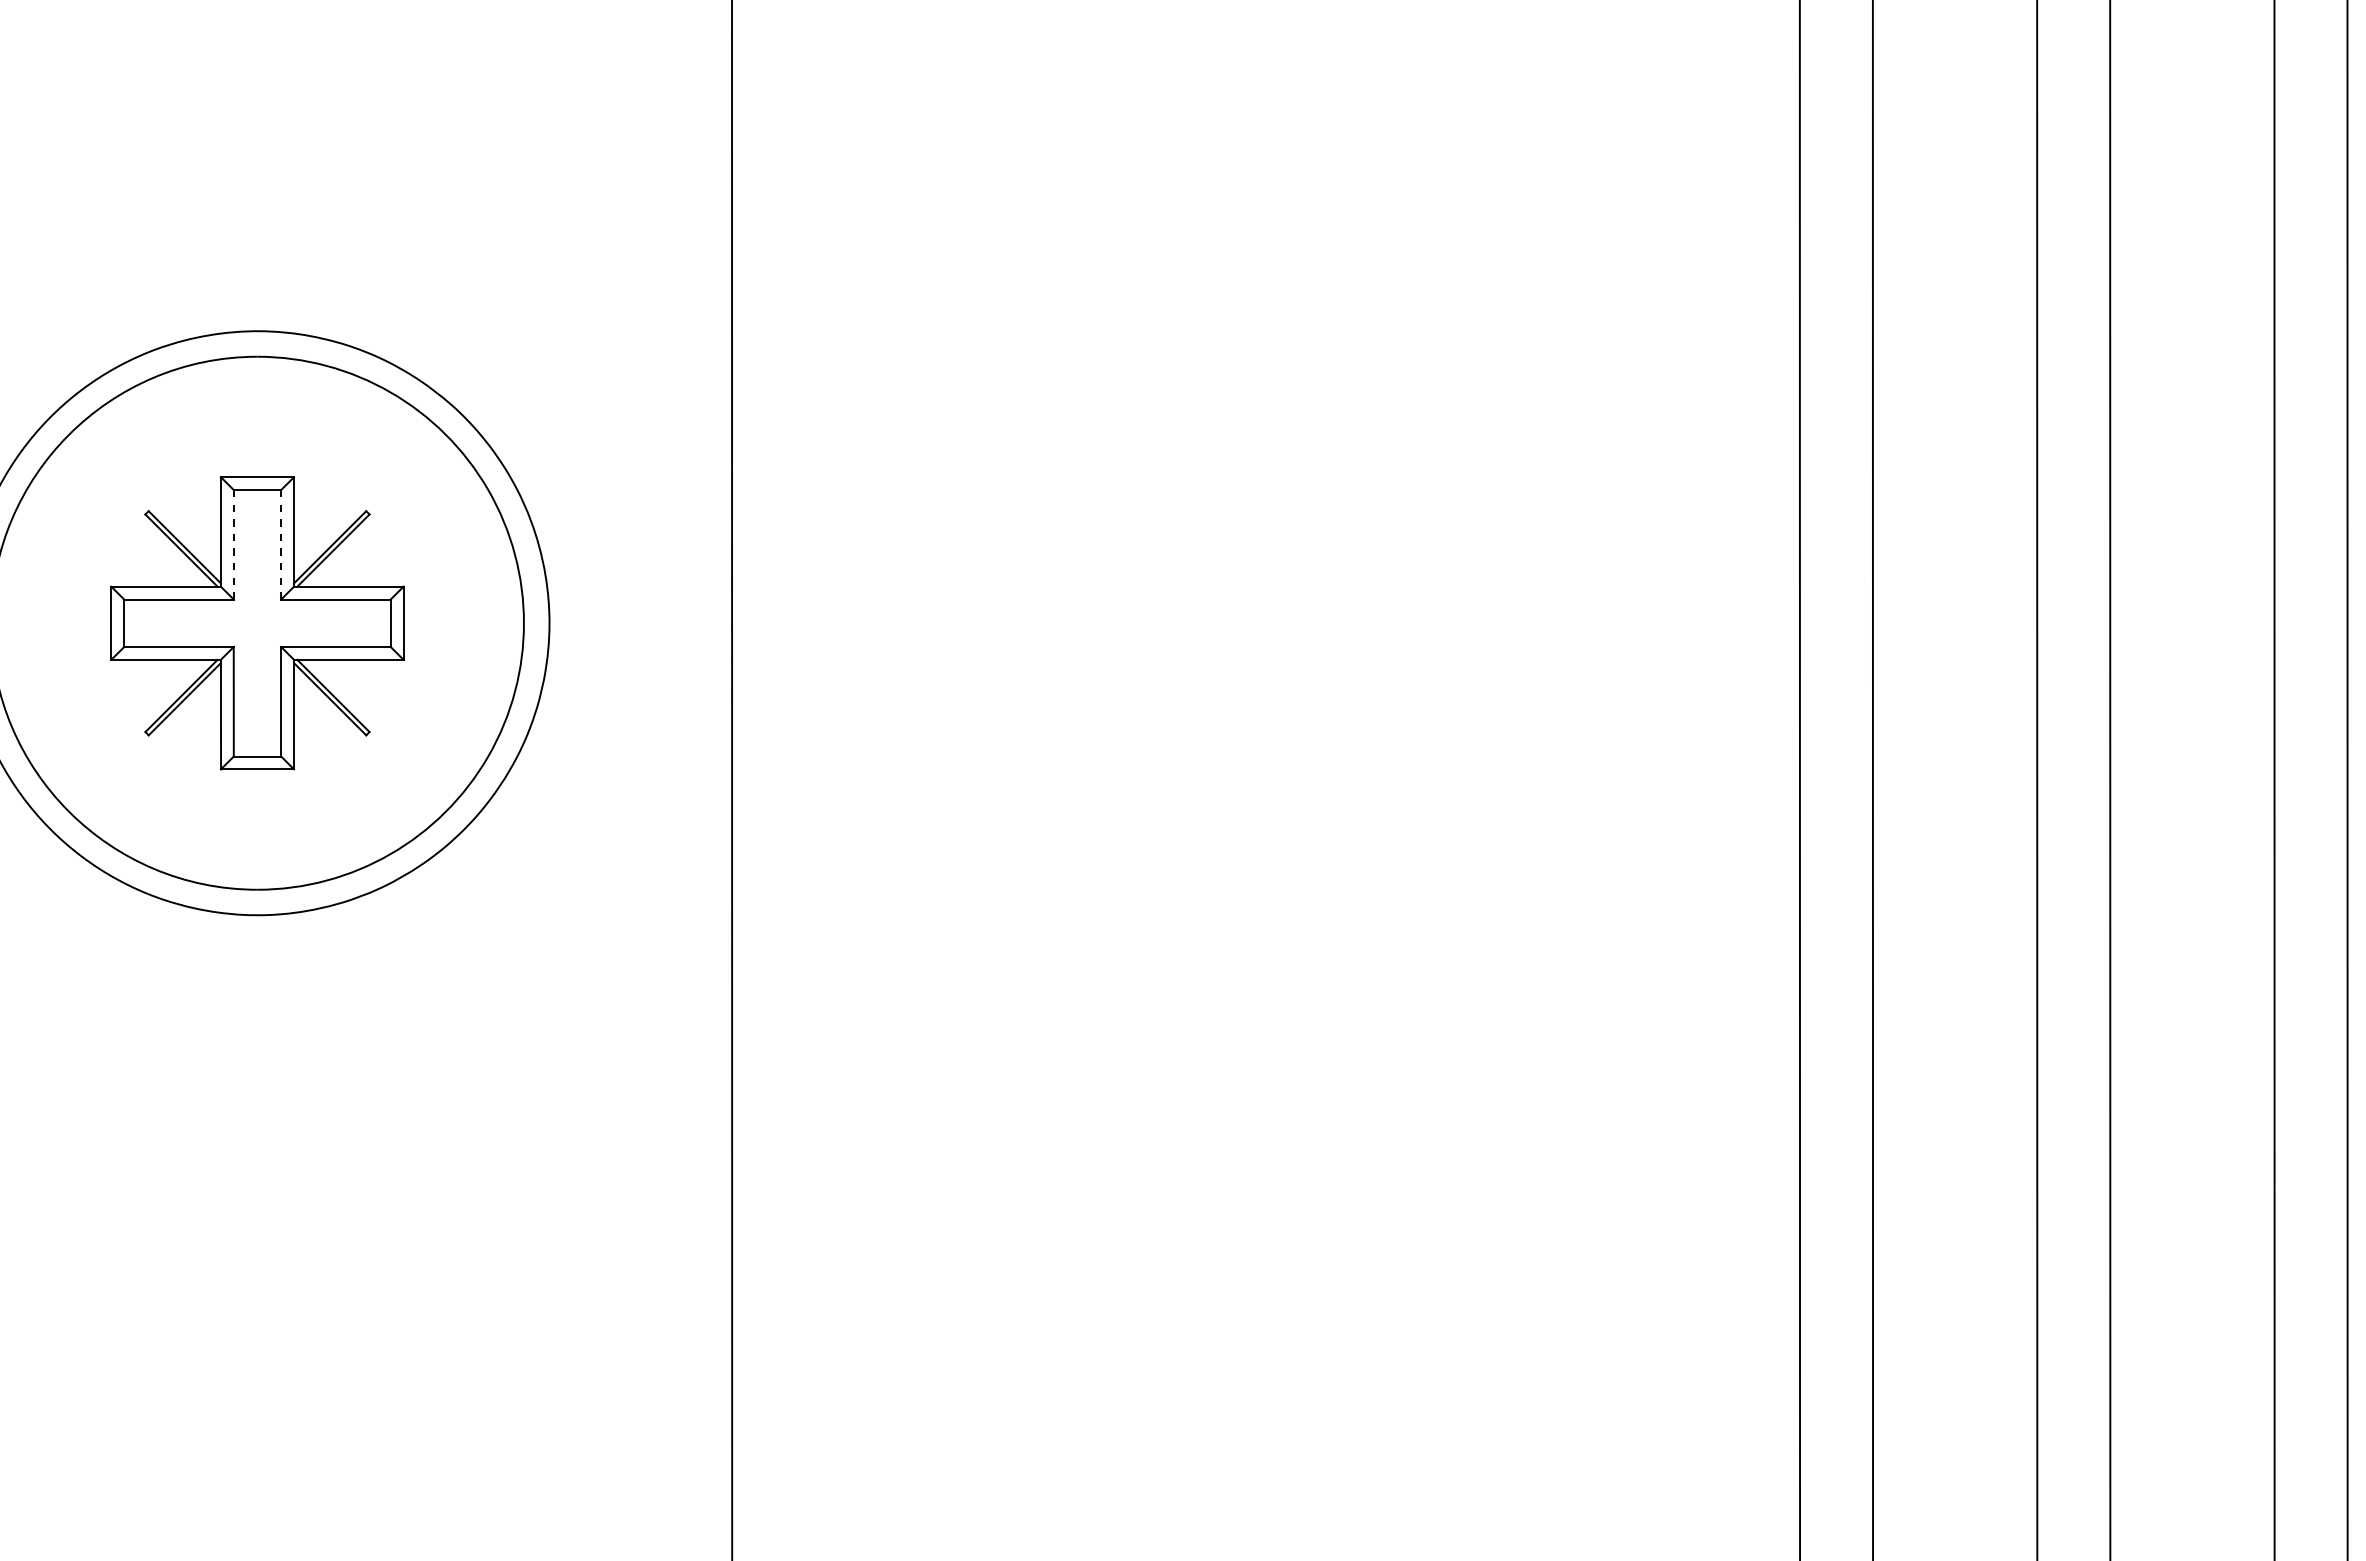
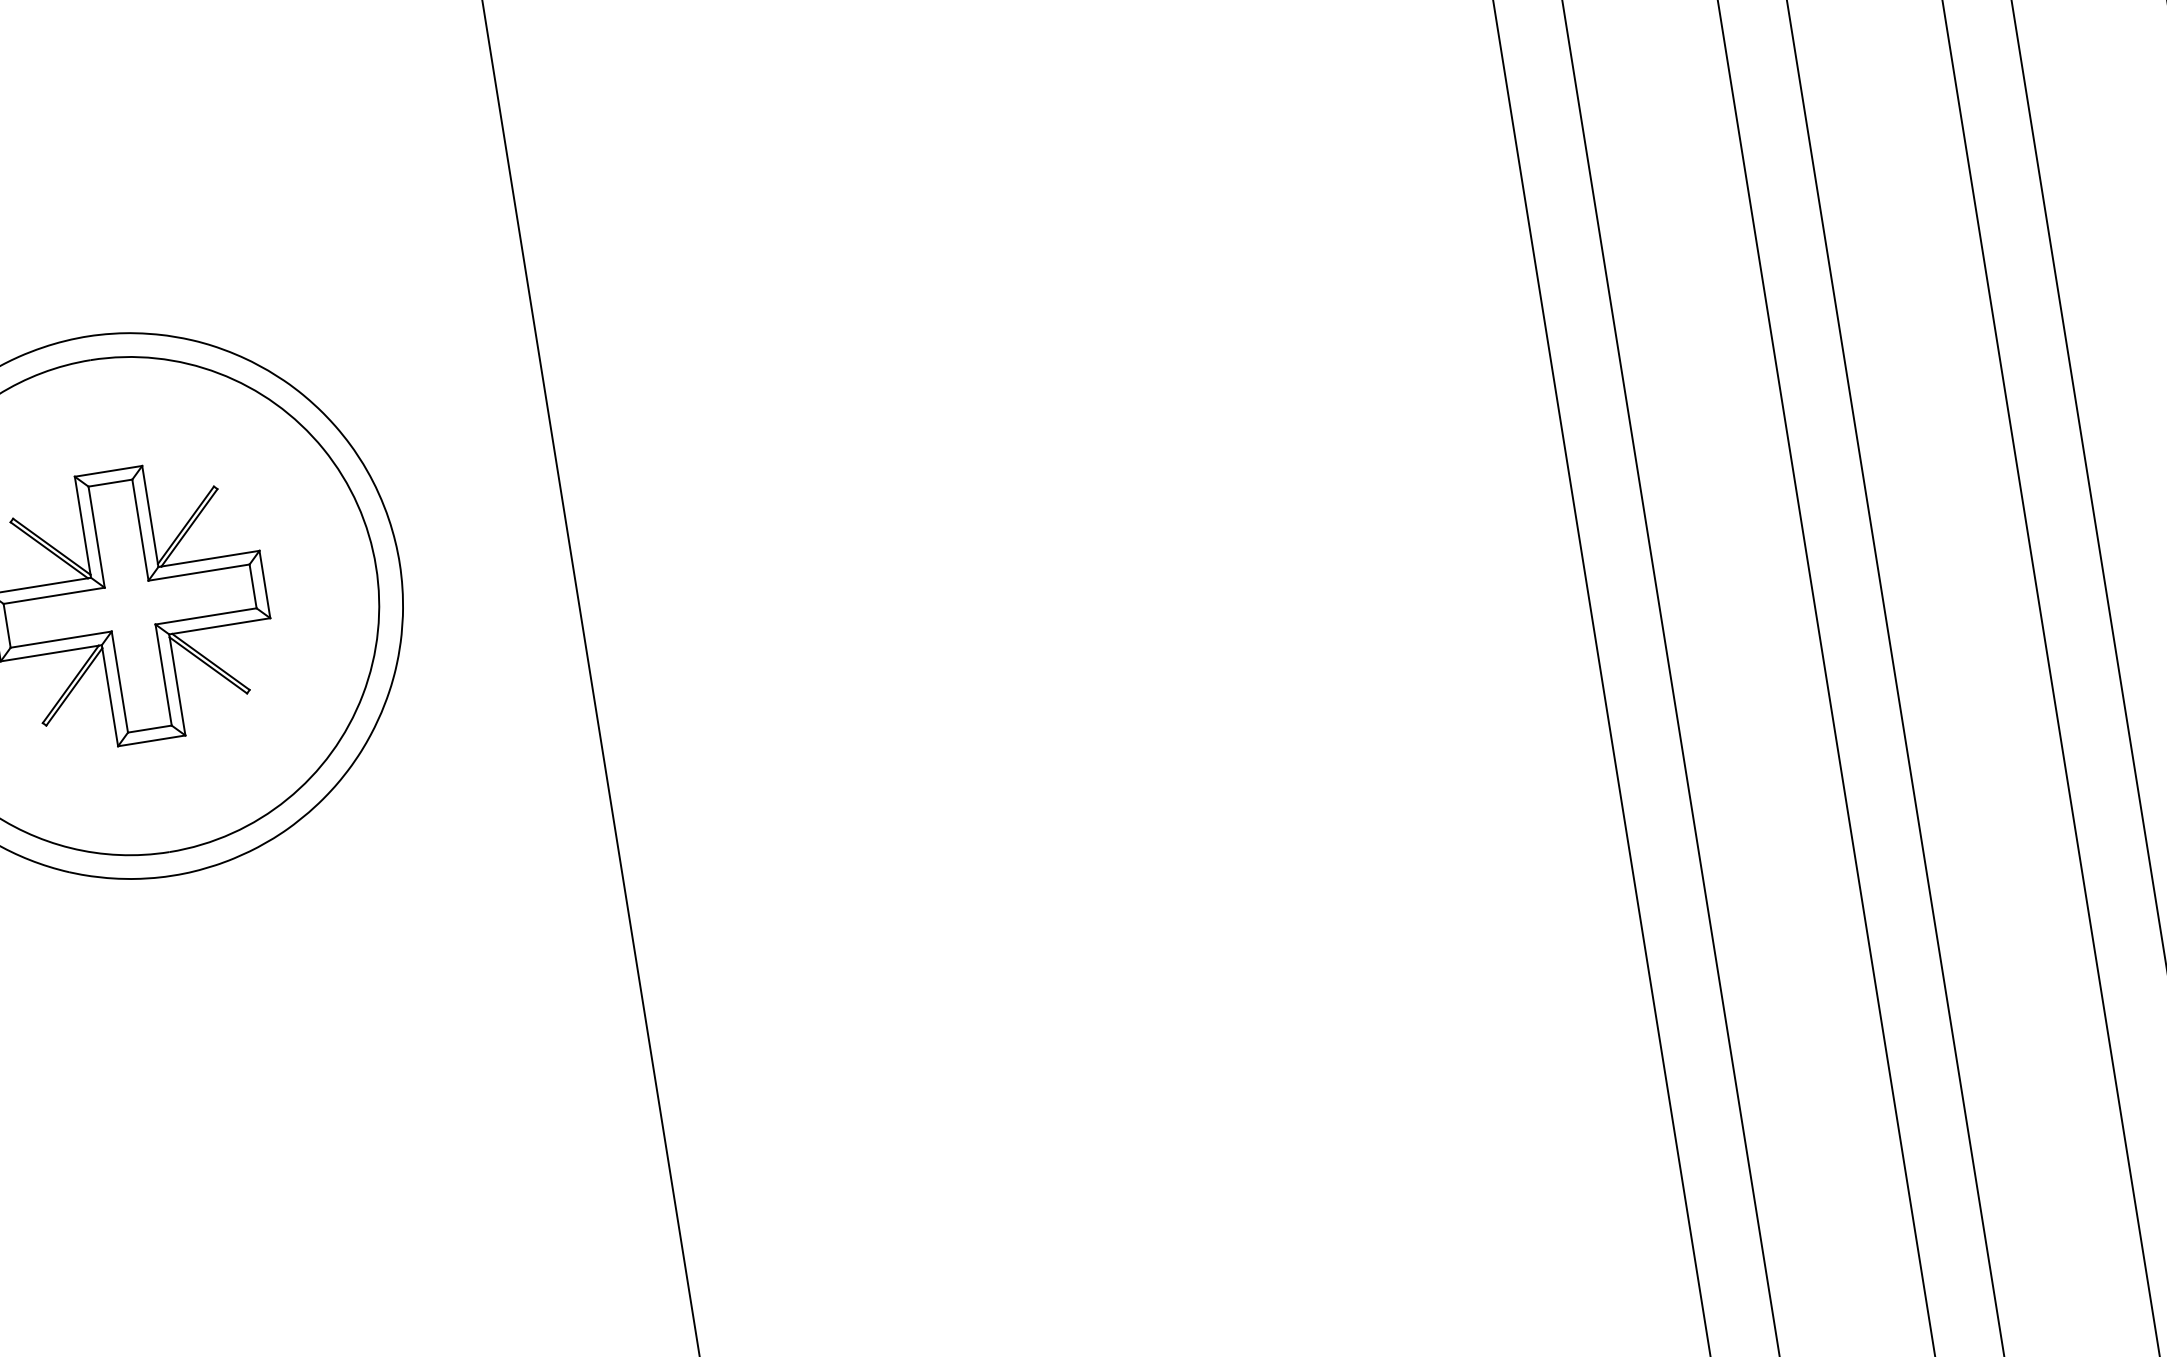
line: (233, 544) -> (96, 536), dashed -> solid
line: (281, 544) -> (140, 529), dashed -> solid

